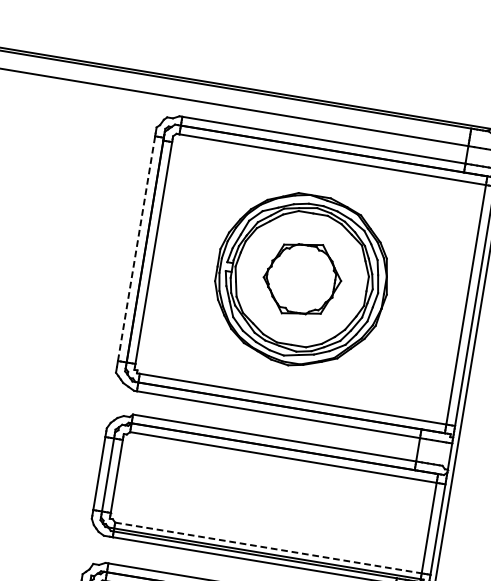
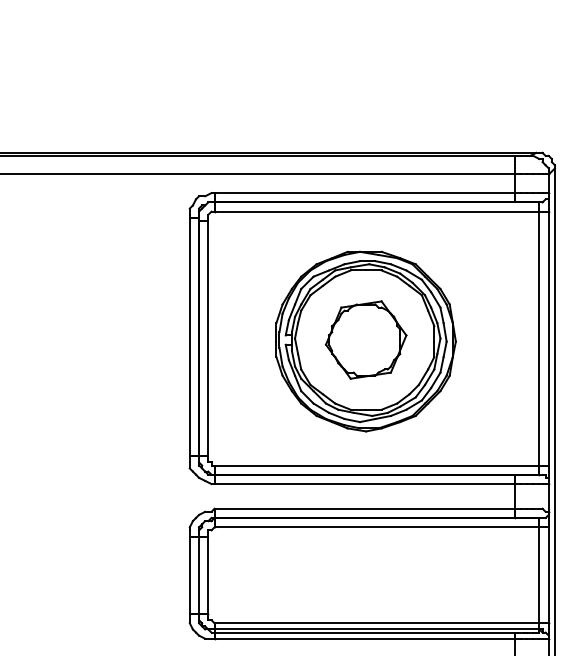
line: (136, 248) -> (189, 336), dashed -> solid
line: (268, 548) -> (377, 623), dashed -> solid

